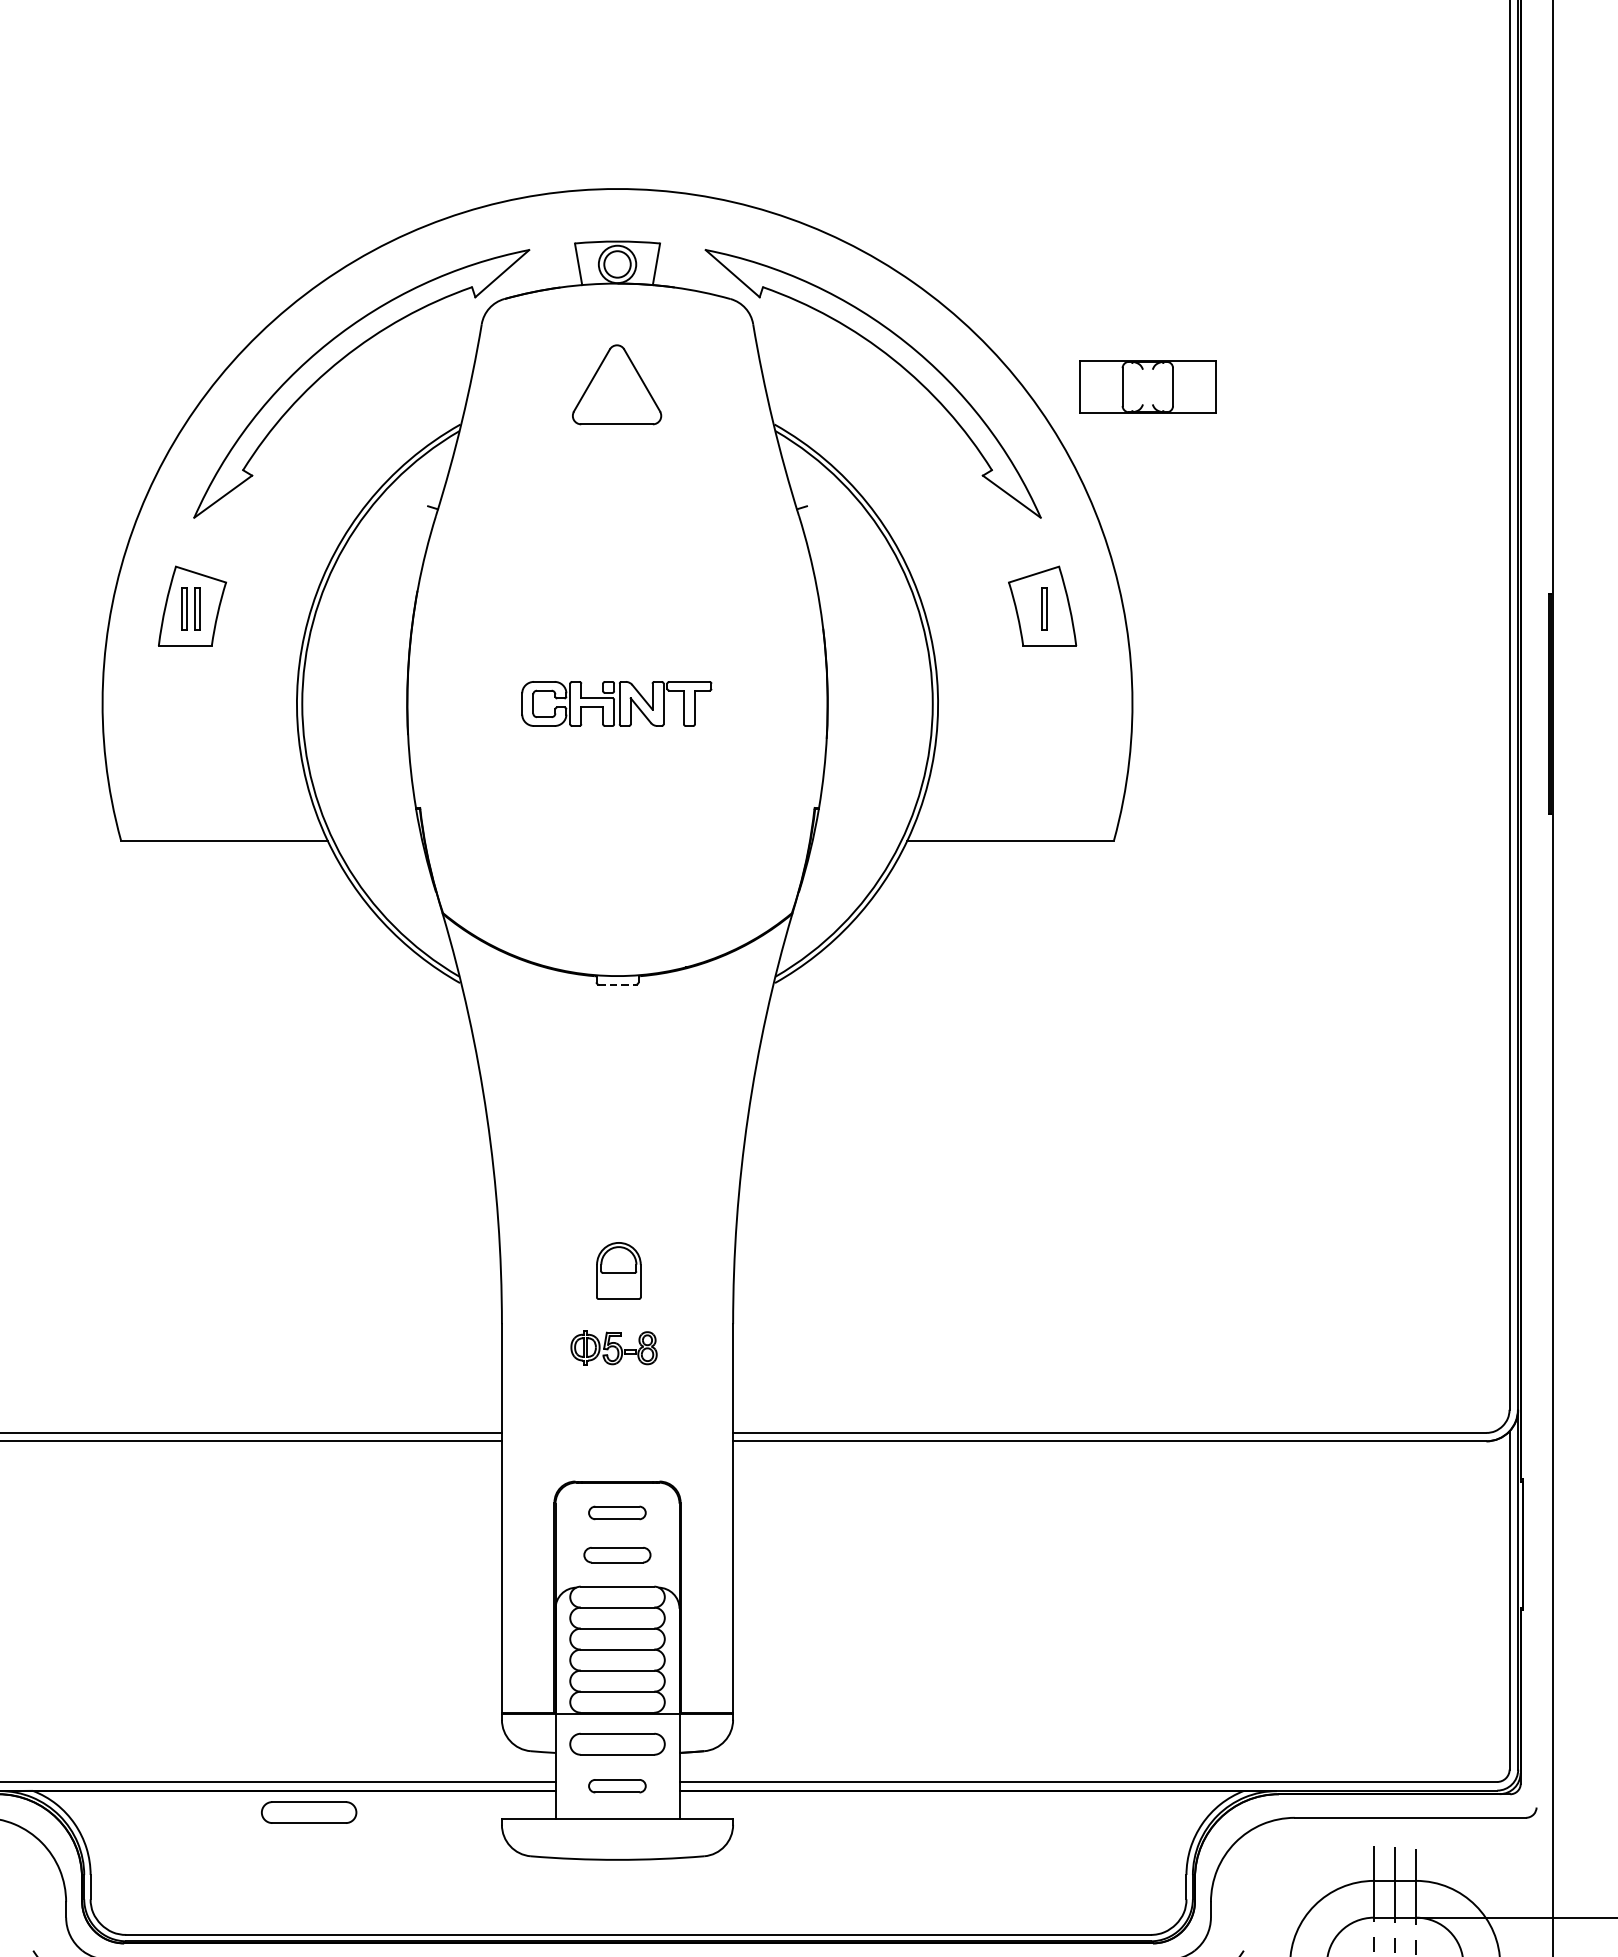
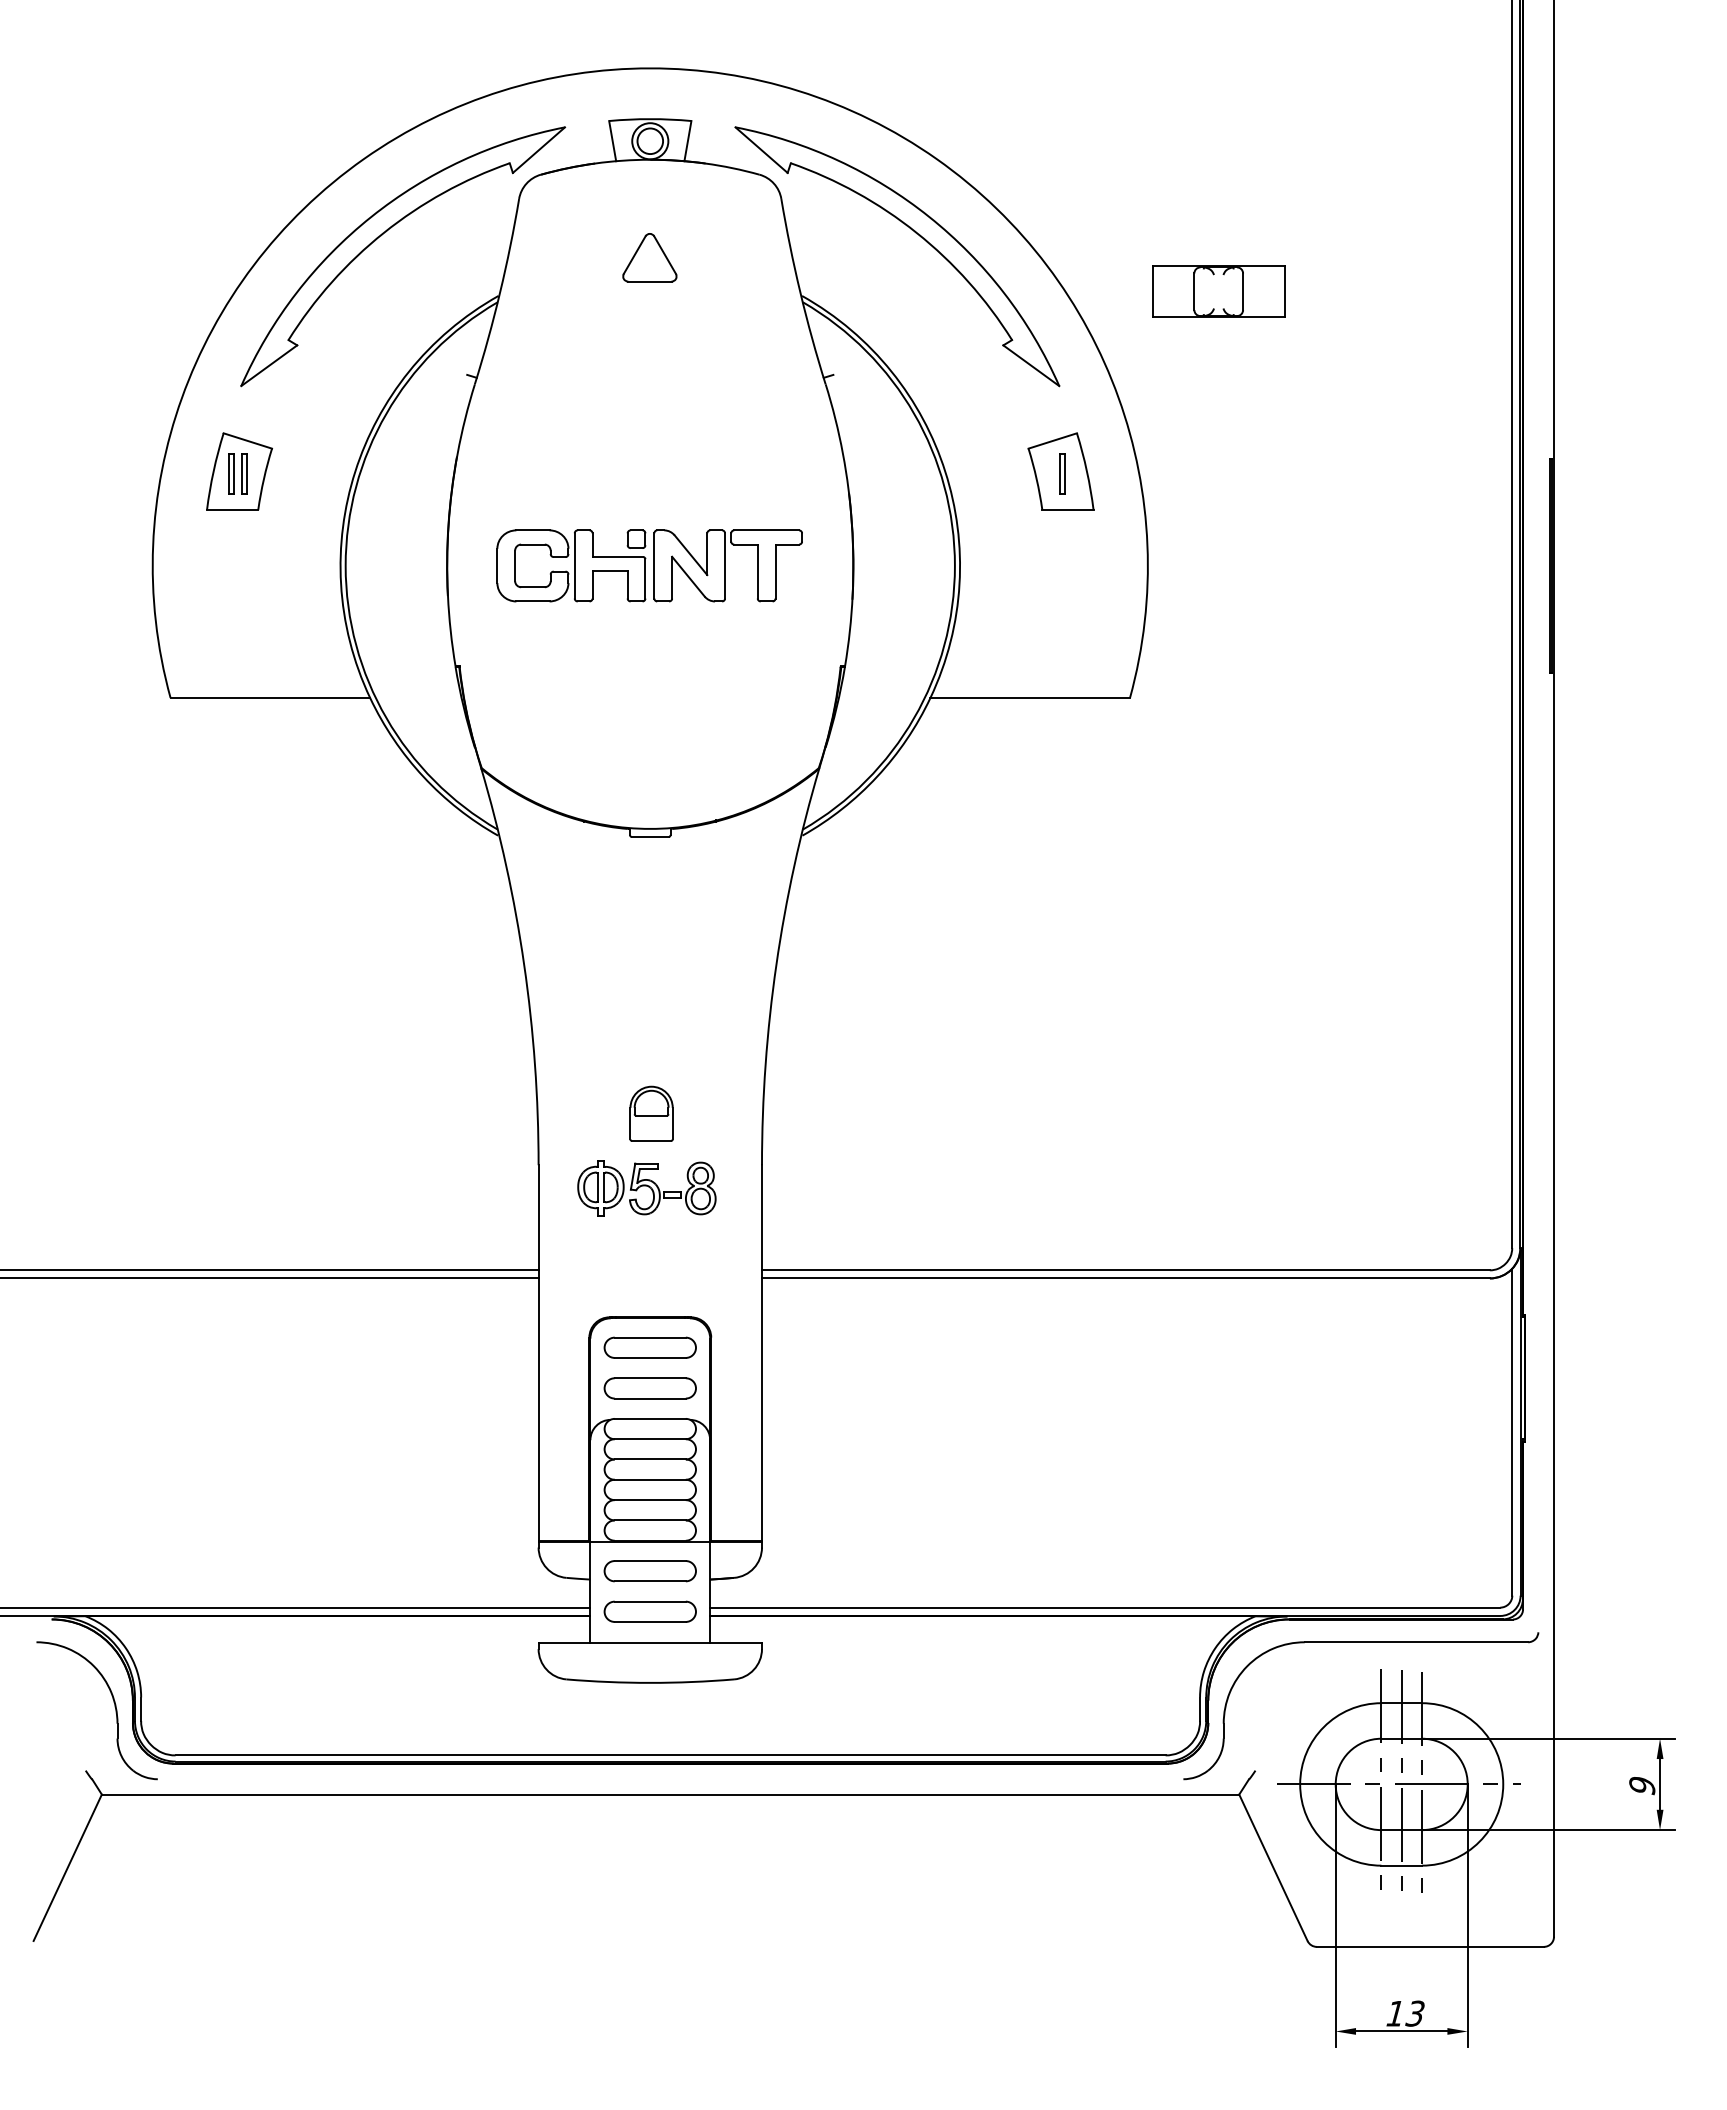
part: (616, 384) -> (649, 257), size x0.62
part: (1147, 386) -> (1218, 291), moved
part: (616, 703) -> (649, 565), size x1.67
line: (617, 984) -> (650, 837), dashed -> solid
part: (613, 1348) -> (646, 1188), size x1.67
part: (616, 1512) -> (649, 1347), size x1.67
part: (616, 1555) -> (649, 1388), size x1.43
part: (616, 1785) -> (649, 1611), size x1.67
part: (308, 1812) -> (351, 1637), removed

